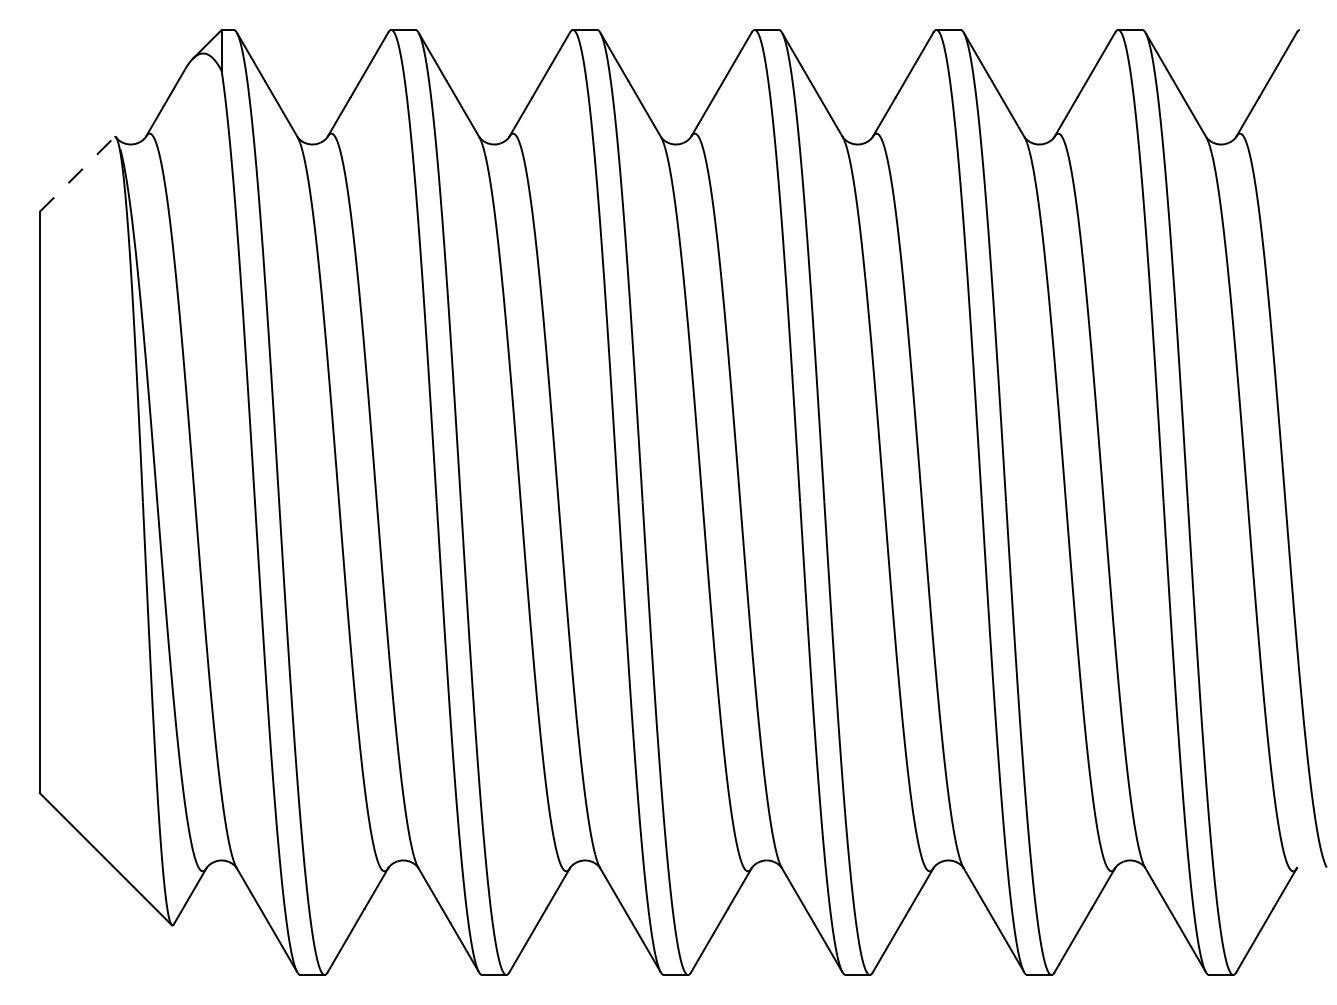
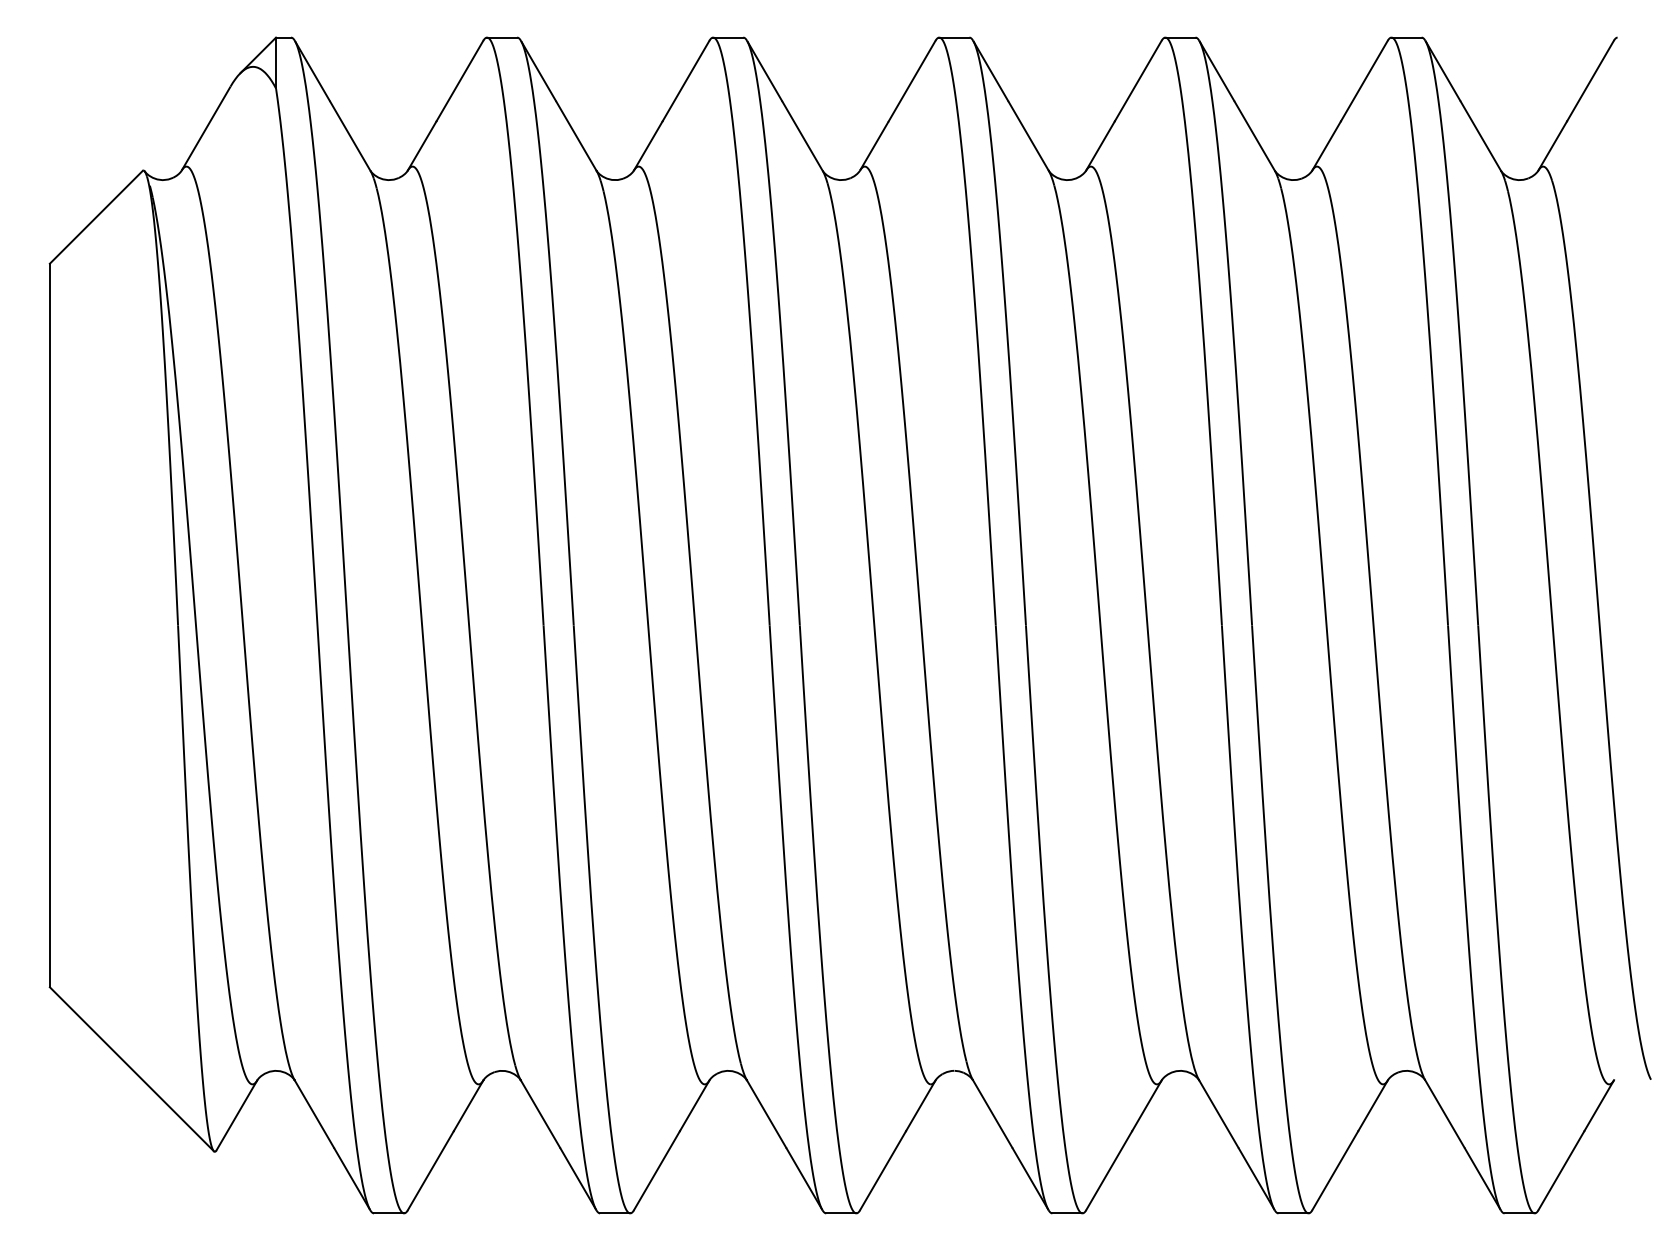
line: (77, 174) -> (96, 217), dashed -> solid

